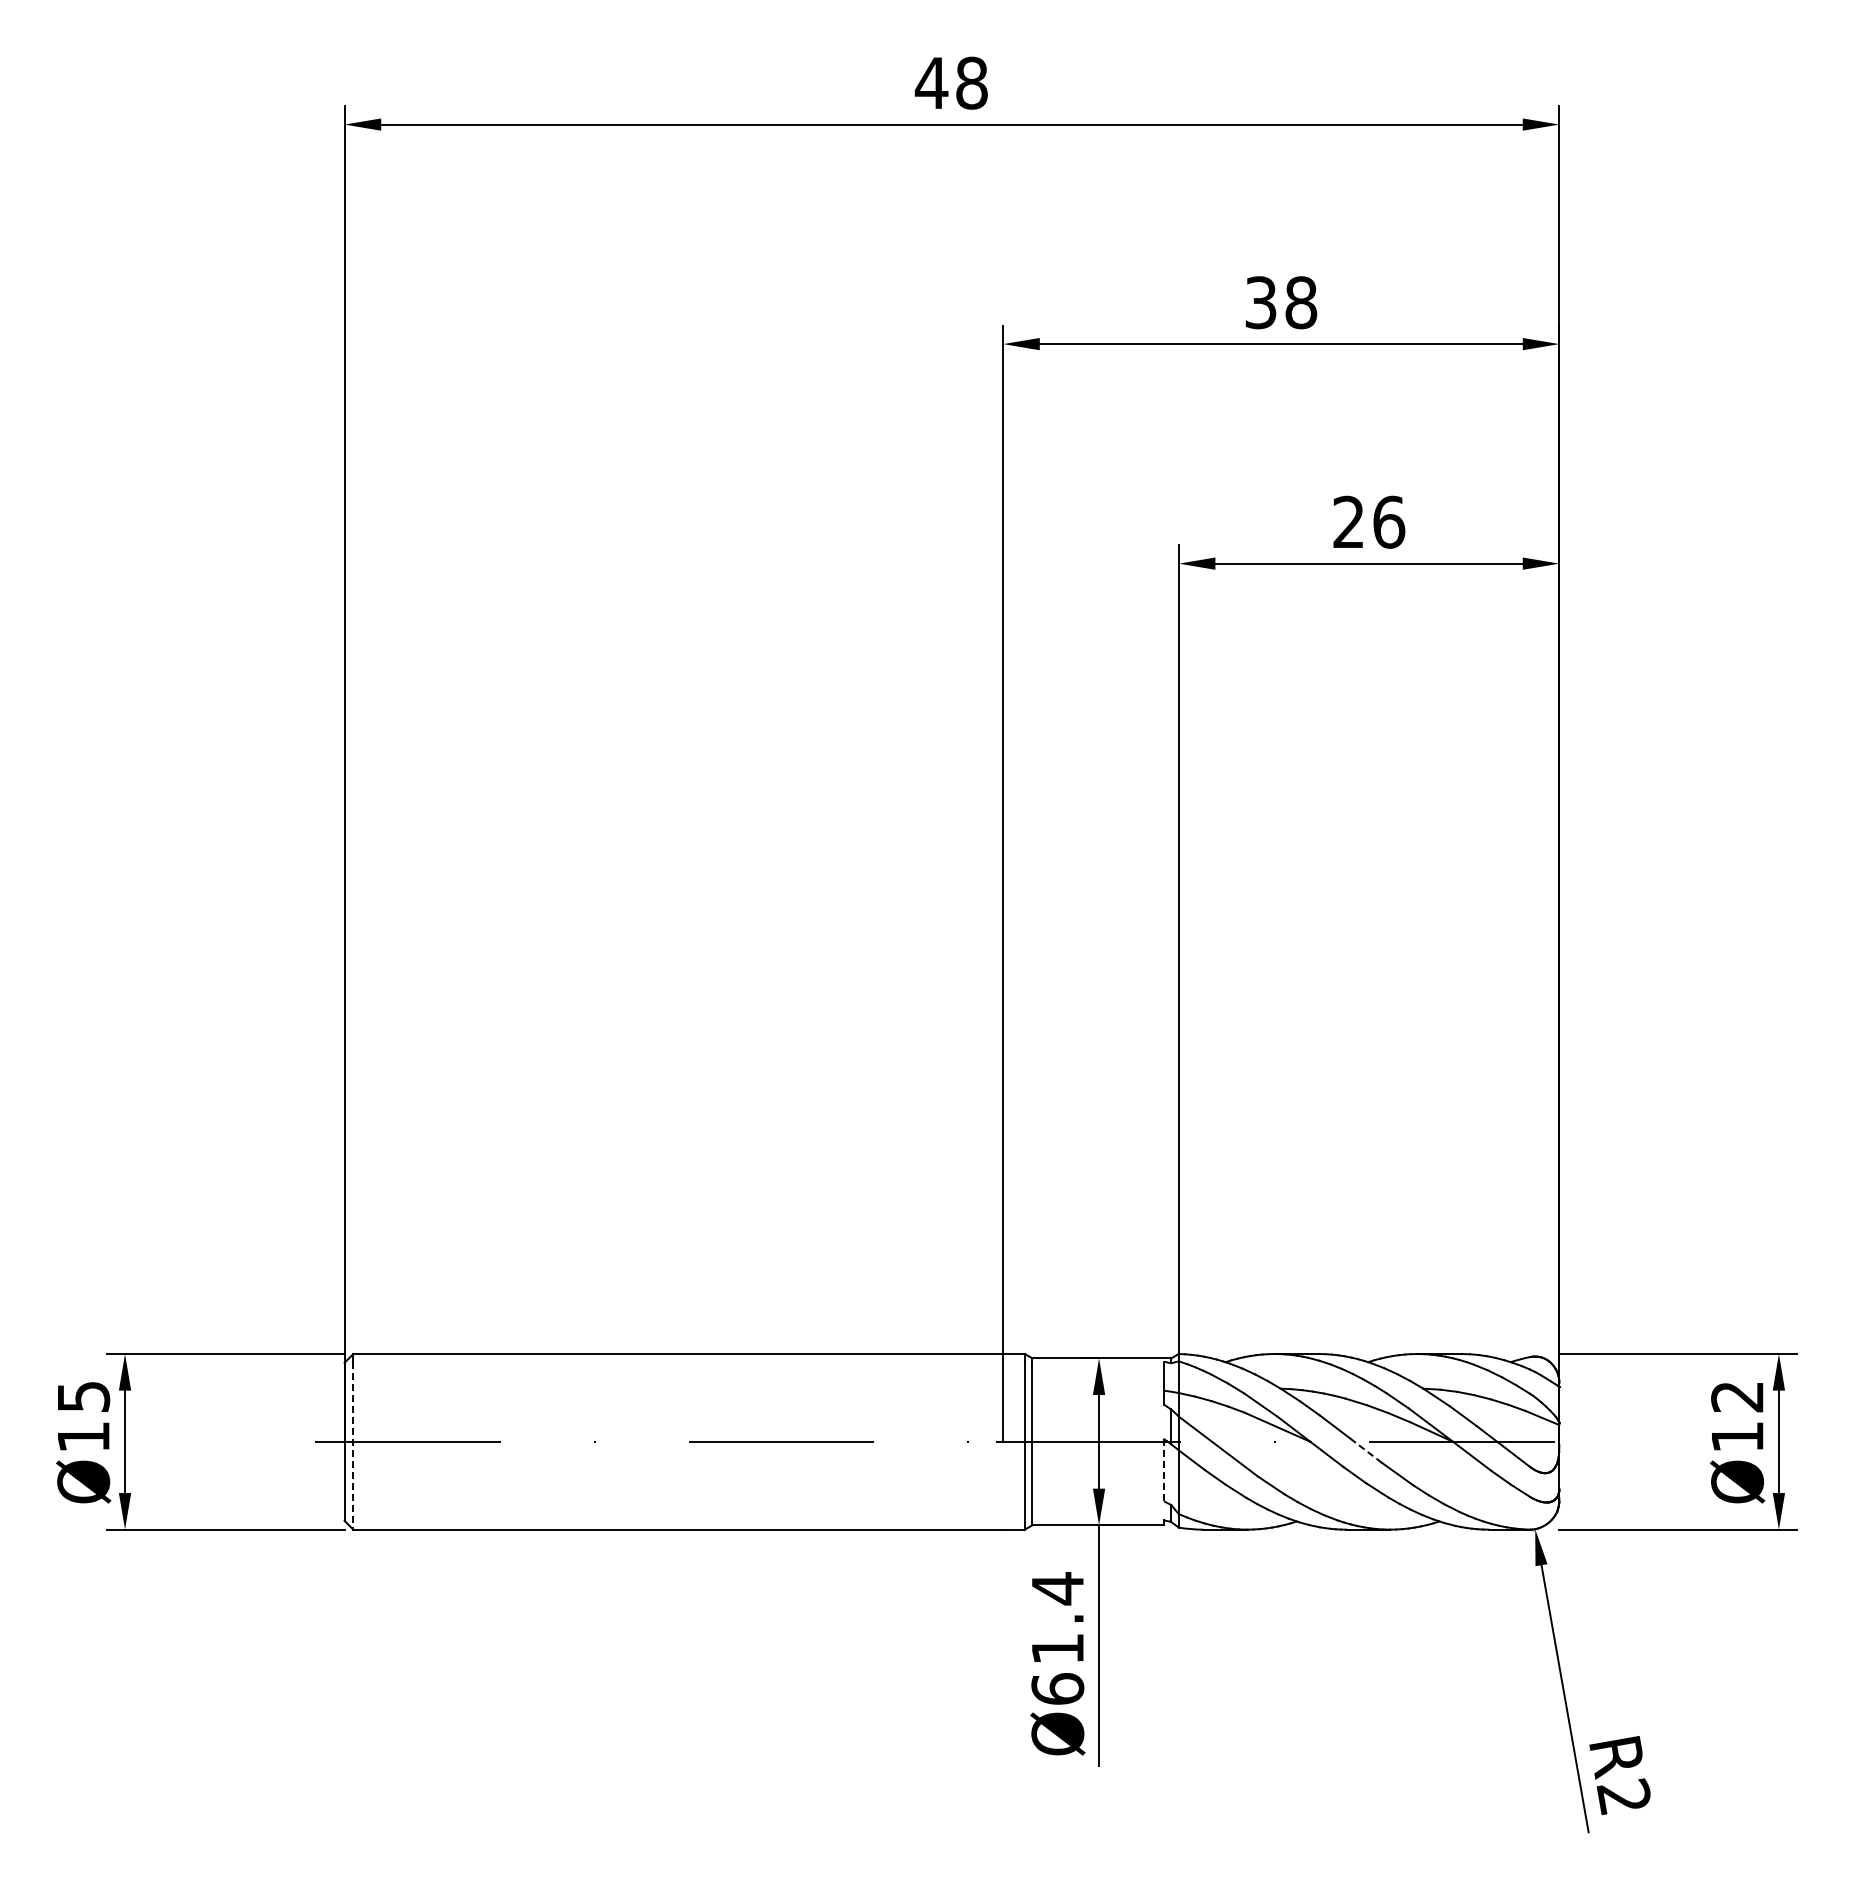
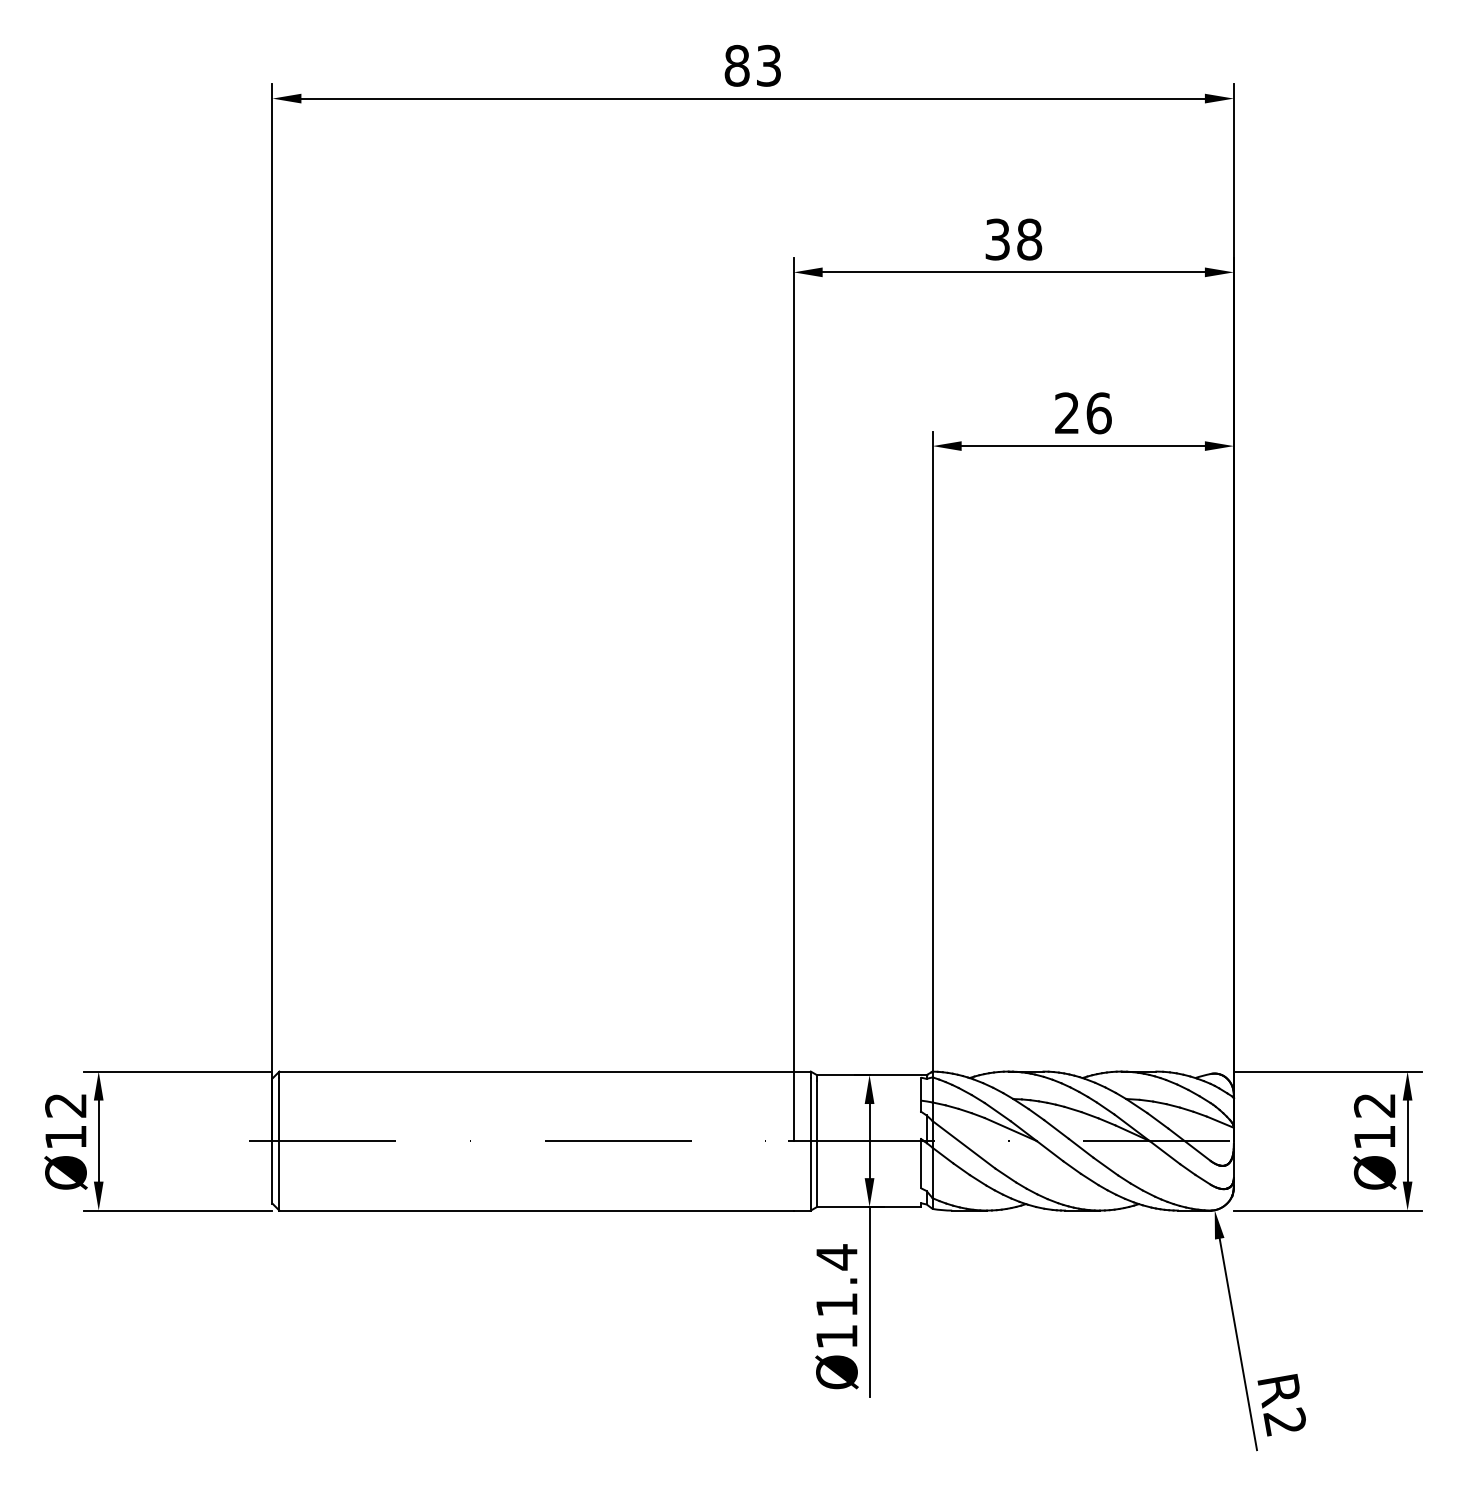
text: (950, 82) -> (751, 65), 48 -> 83
text: (83, 1397) -> (65, 1106), Ø15 -> Ø12
line: (353, 1445) -> (279, 1143), dashed -> solid
line: (1366, 1450) -> (1081, 1147), dashed -> solid
line: (1164, 1470) -> (921, 1163), dashed -> solid
text: (1057, 1688) -> (836, 1336), Ø61.4 -> Ø11.4

